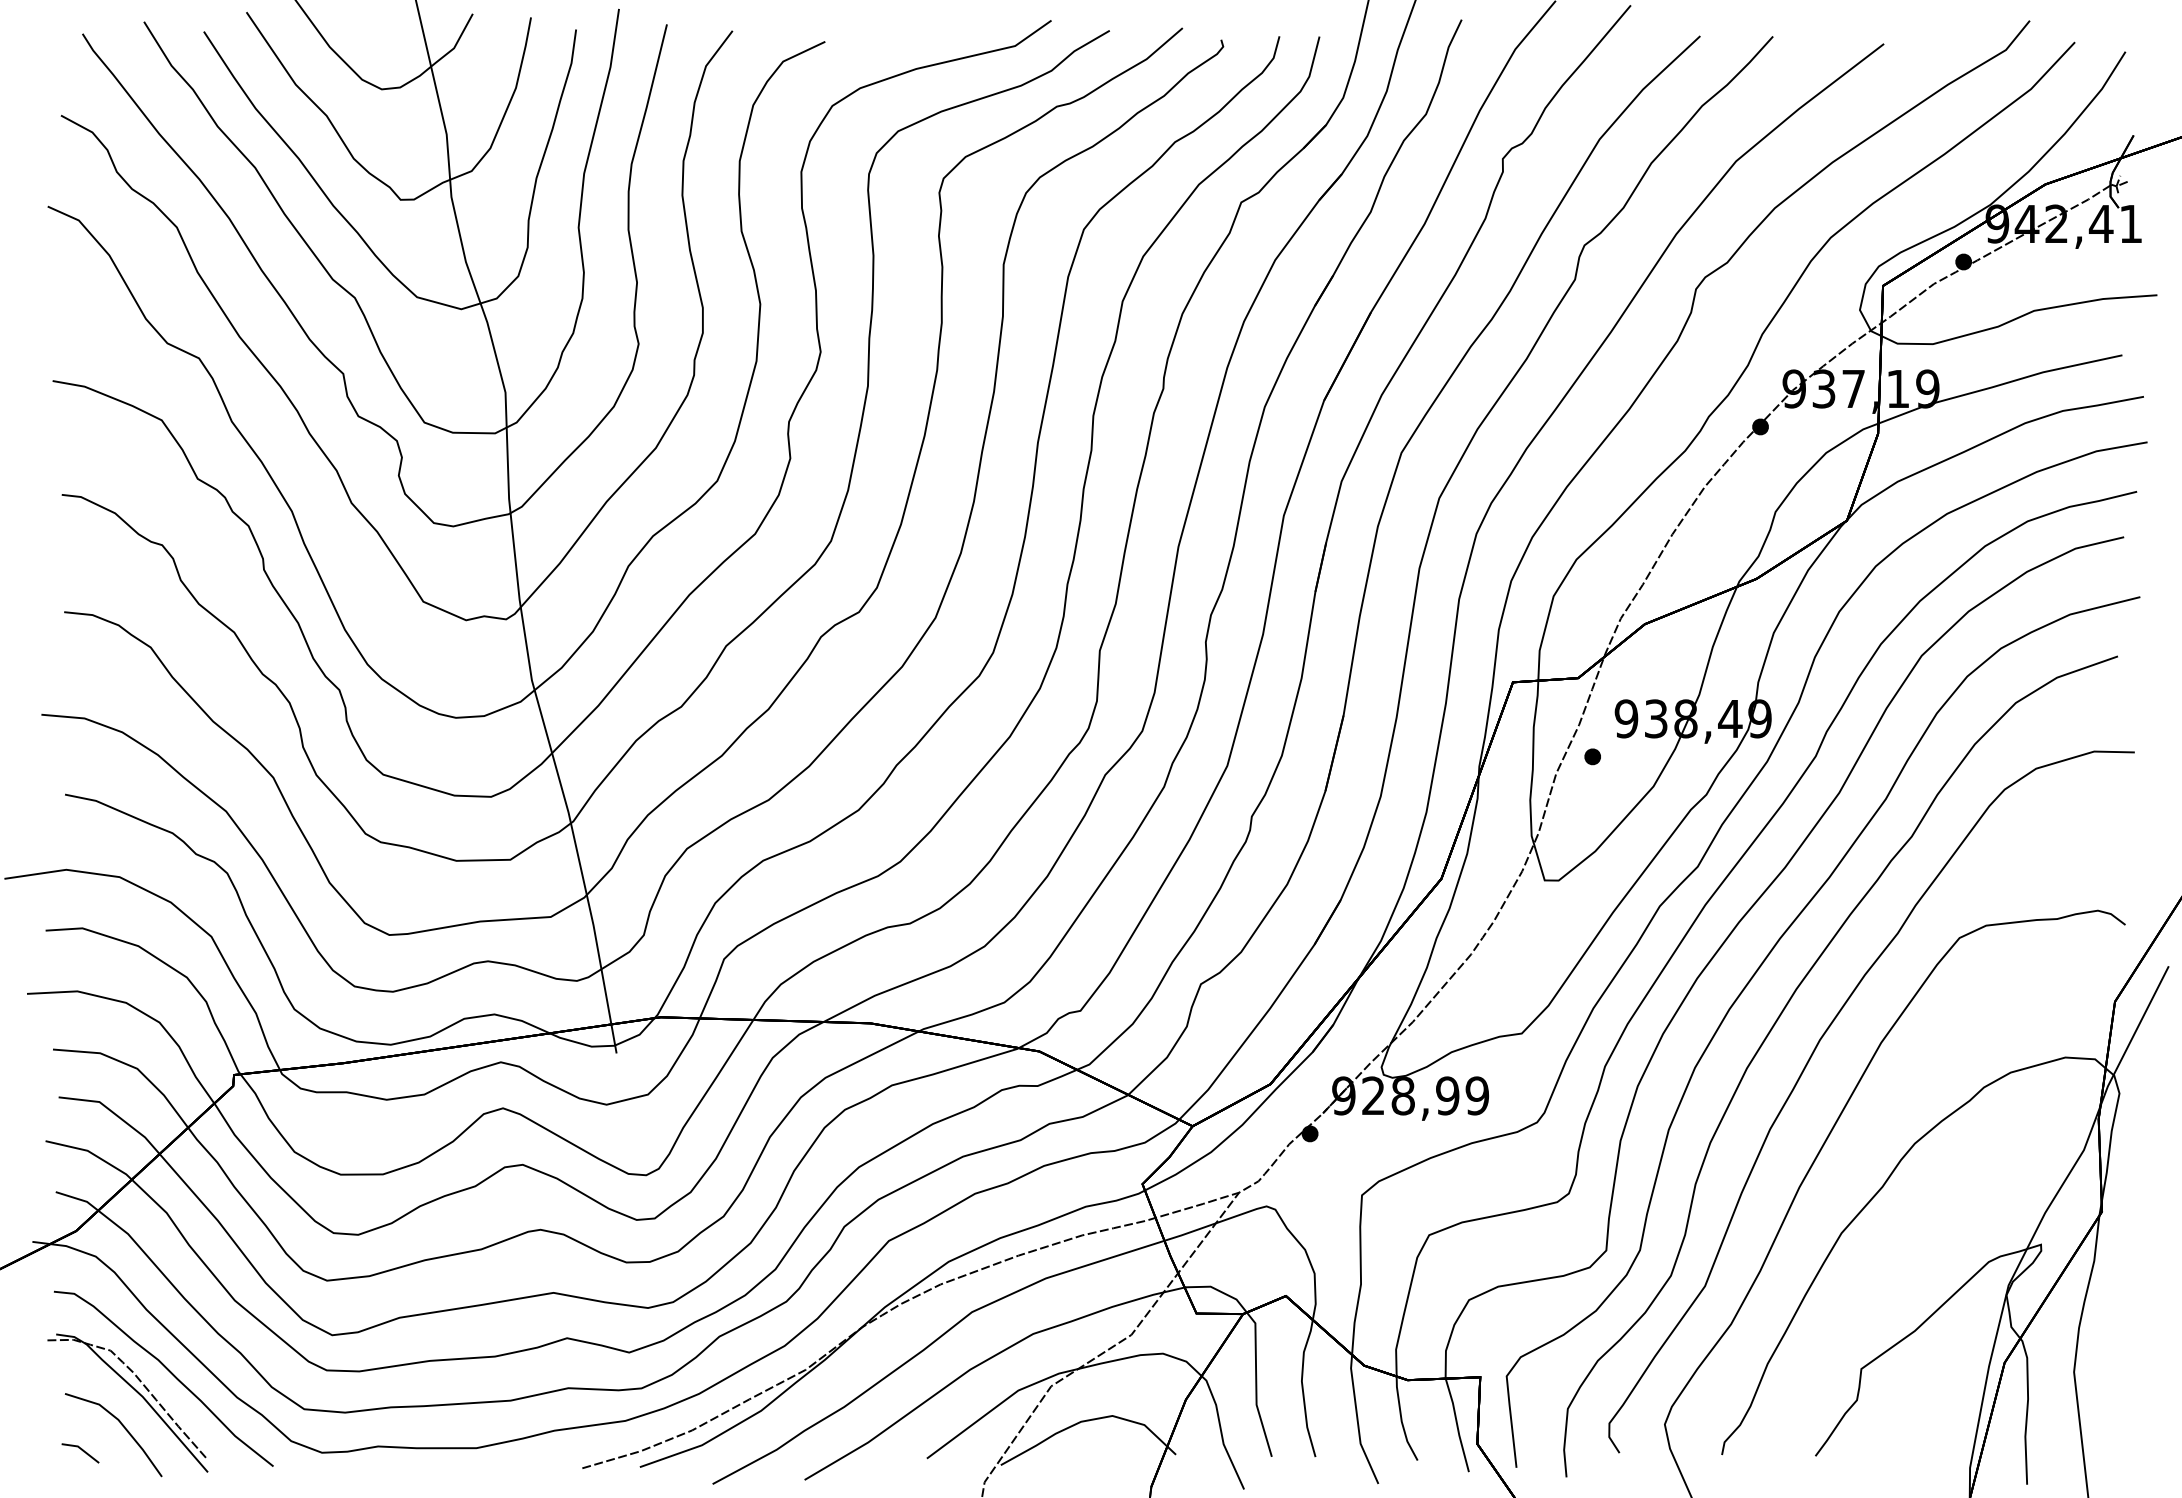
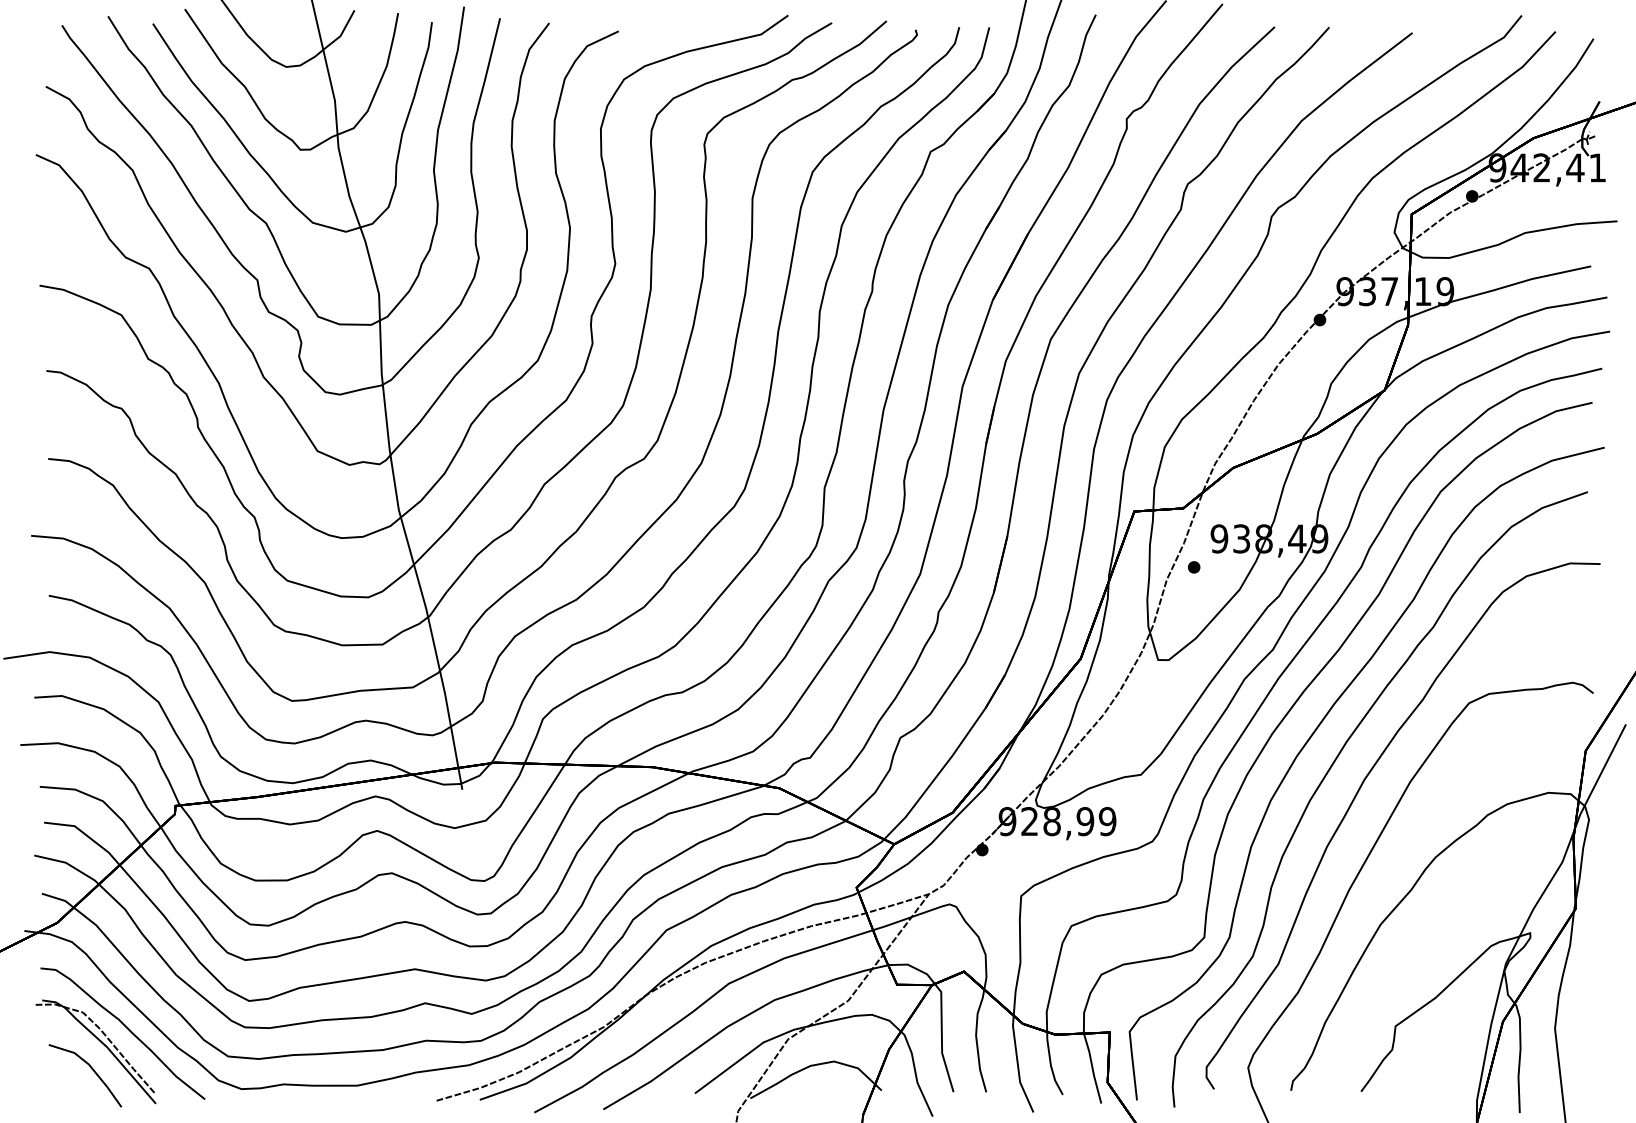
line: (82, 1451) -> (61, 1088), removed

